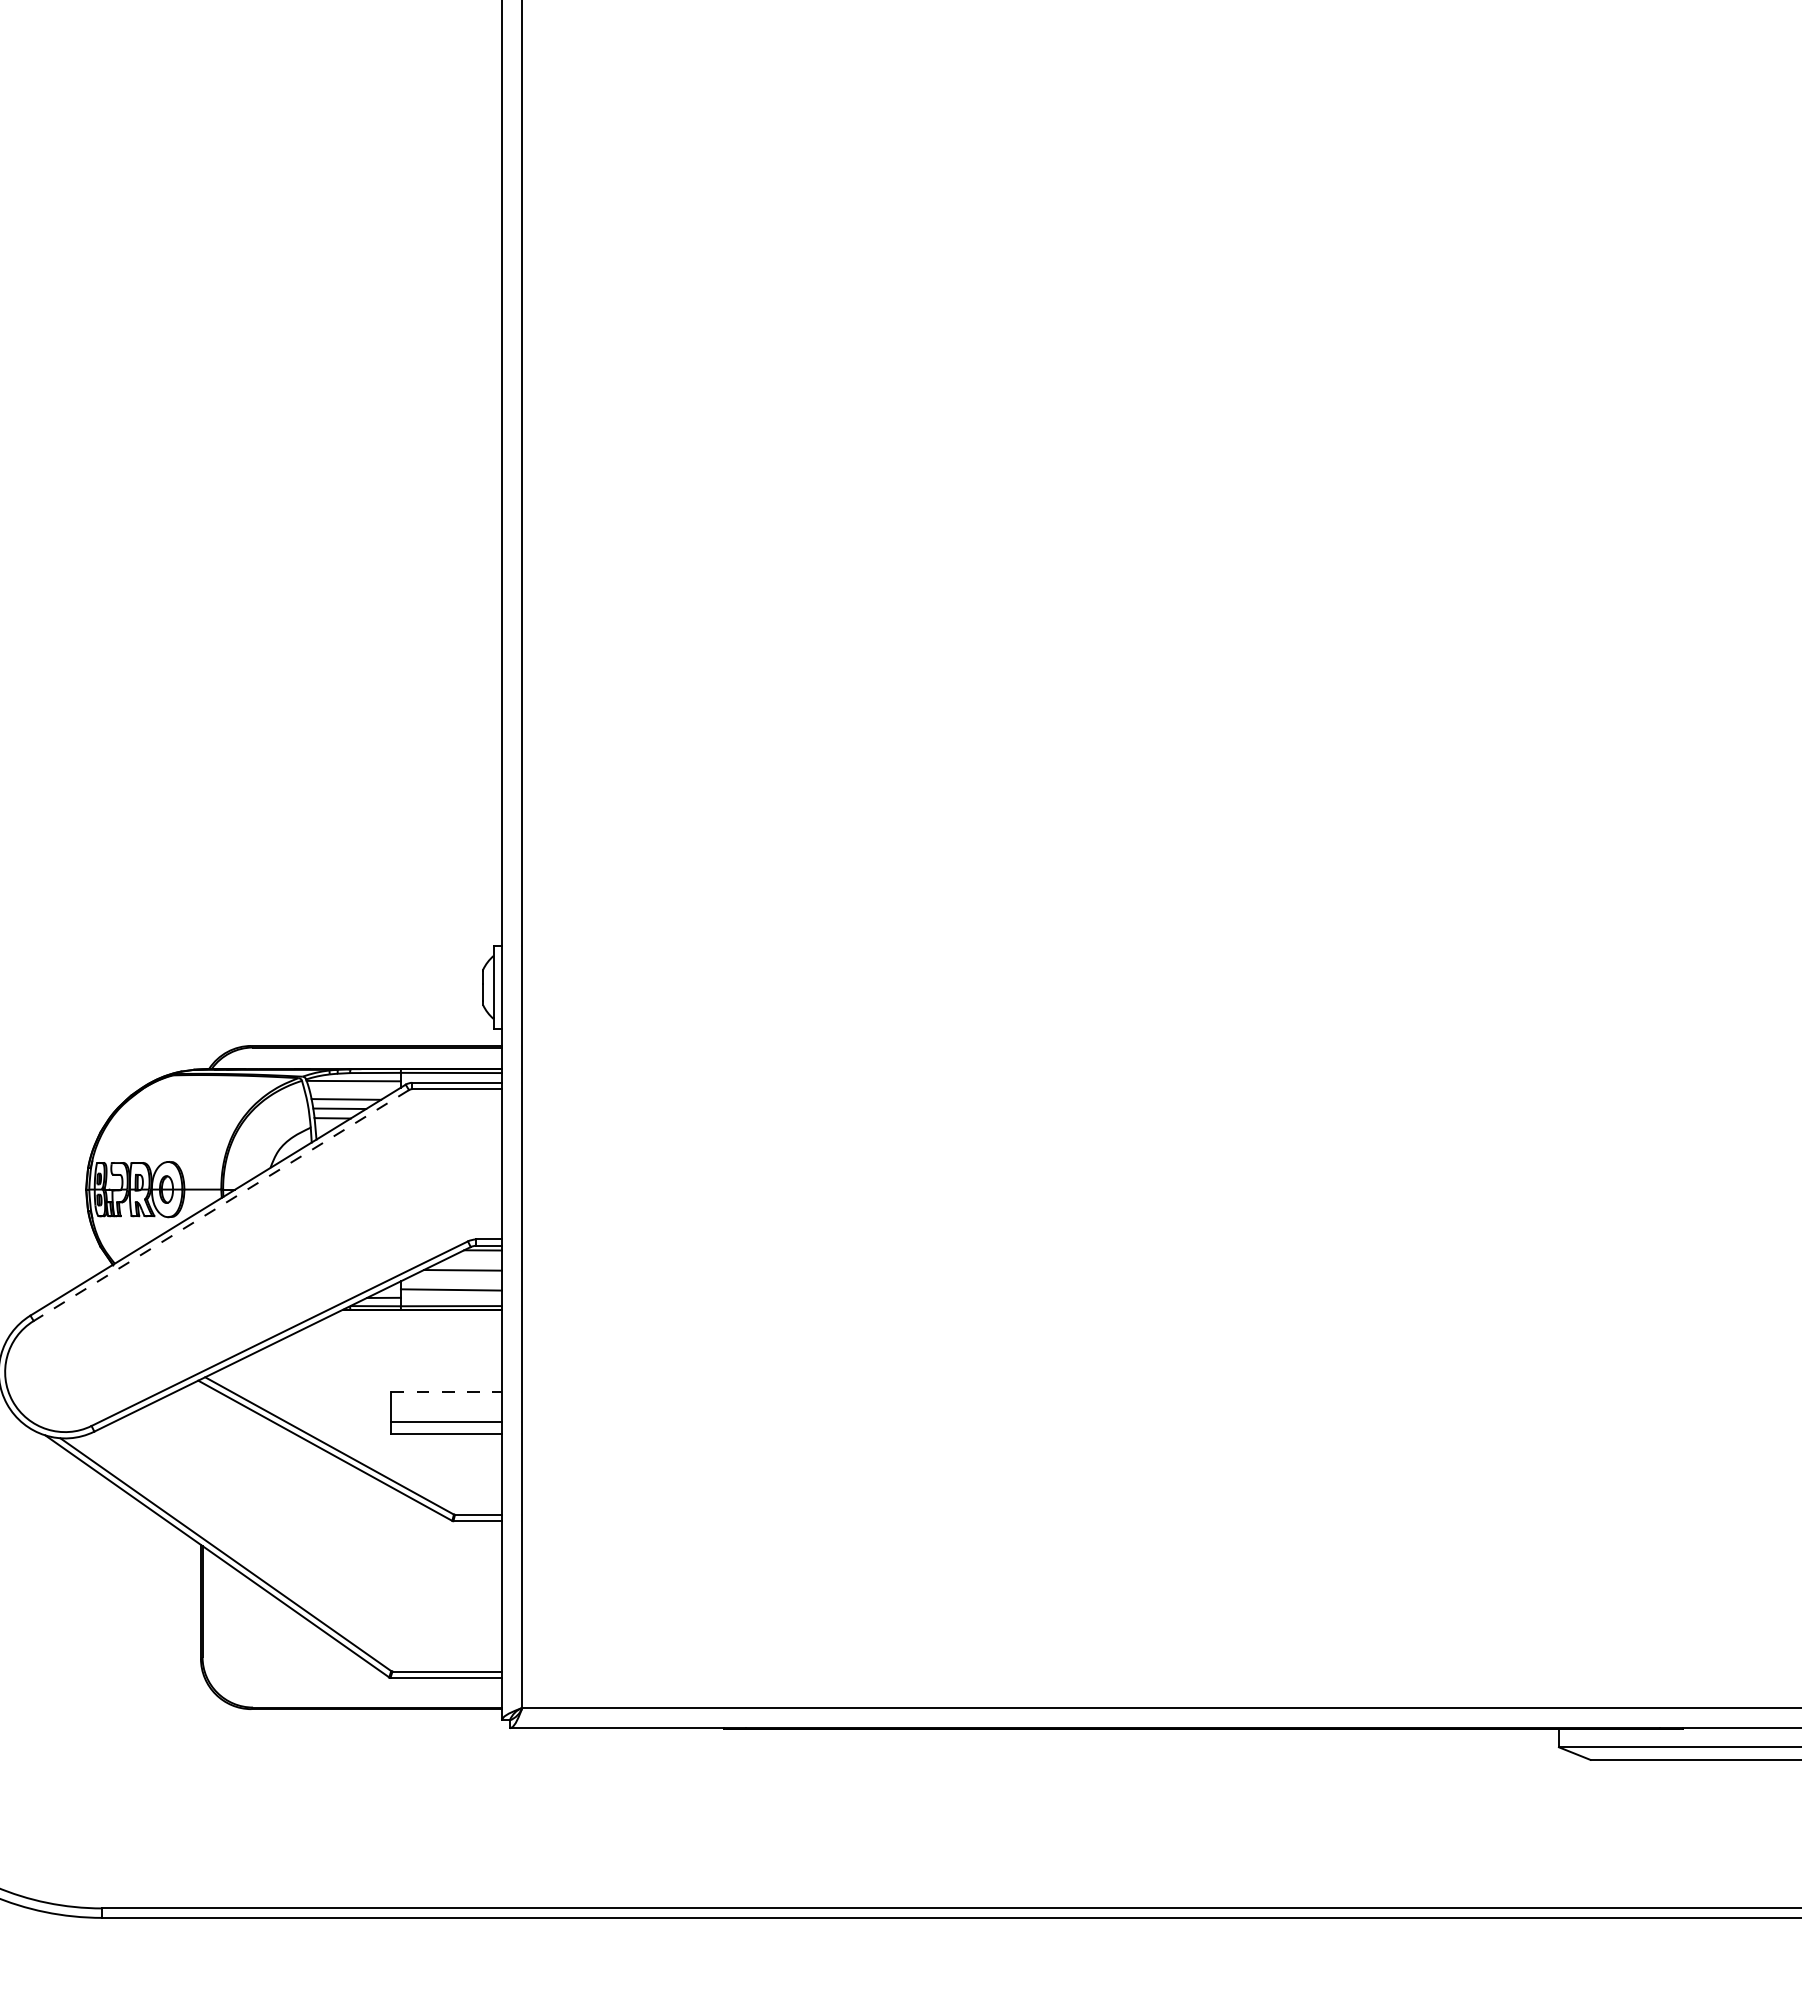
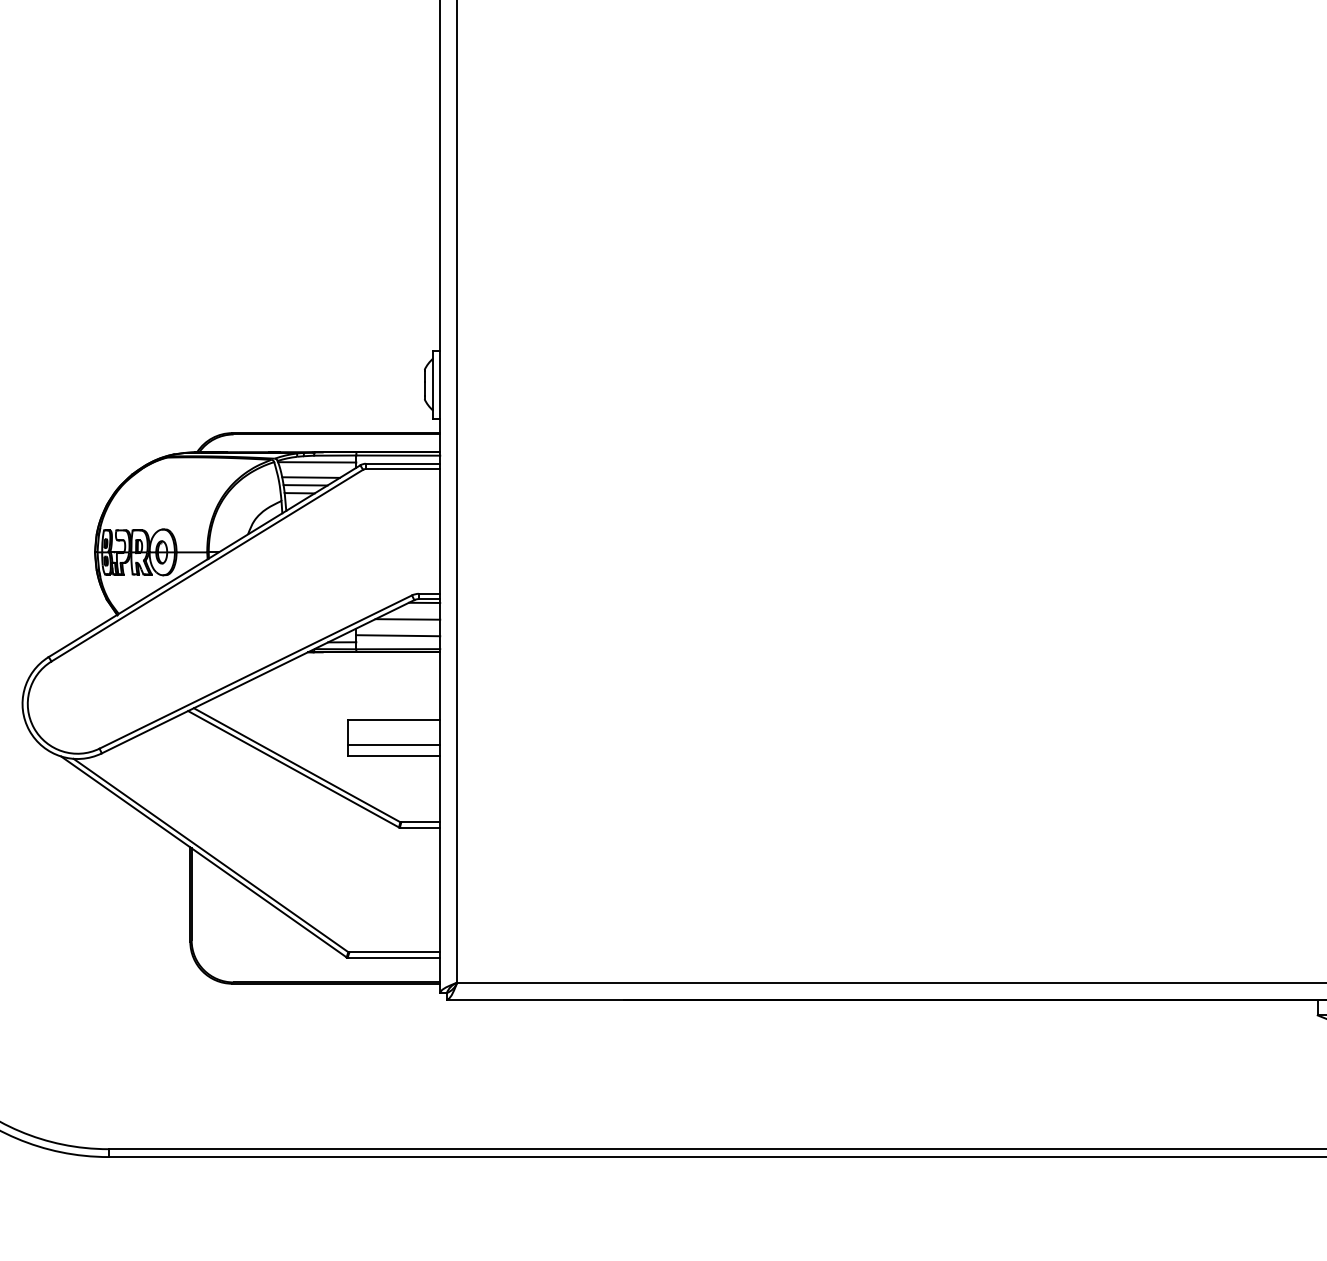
line: (220, 1205) -> (206, 565), dashed -> solid
line: (447, 1391) -> (395, 720), dashed -> solid

